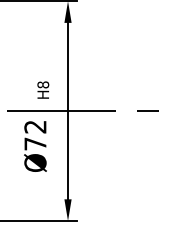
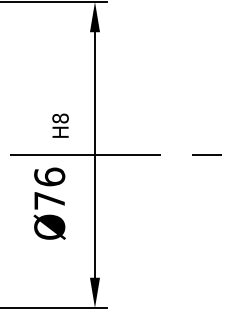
text: (35, 126) -> (49, 176), Ø72 -> Ø76

